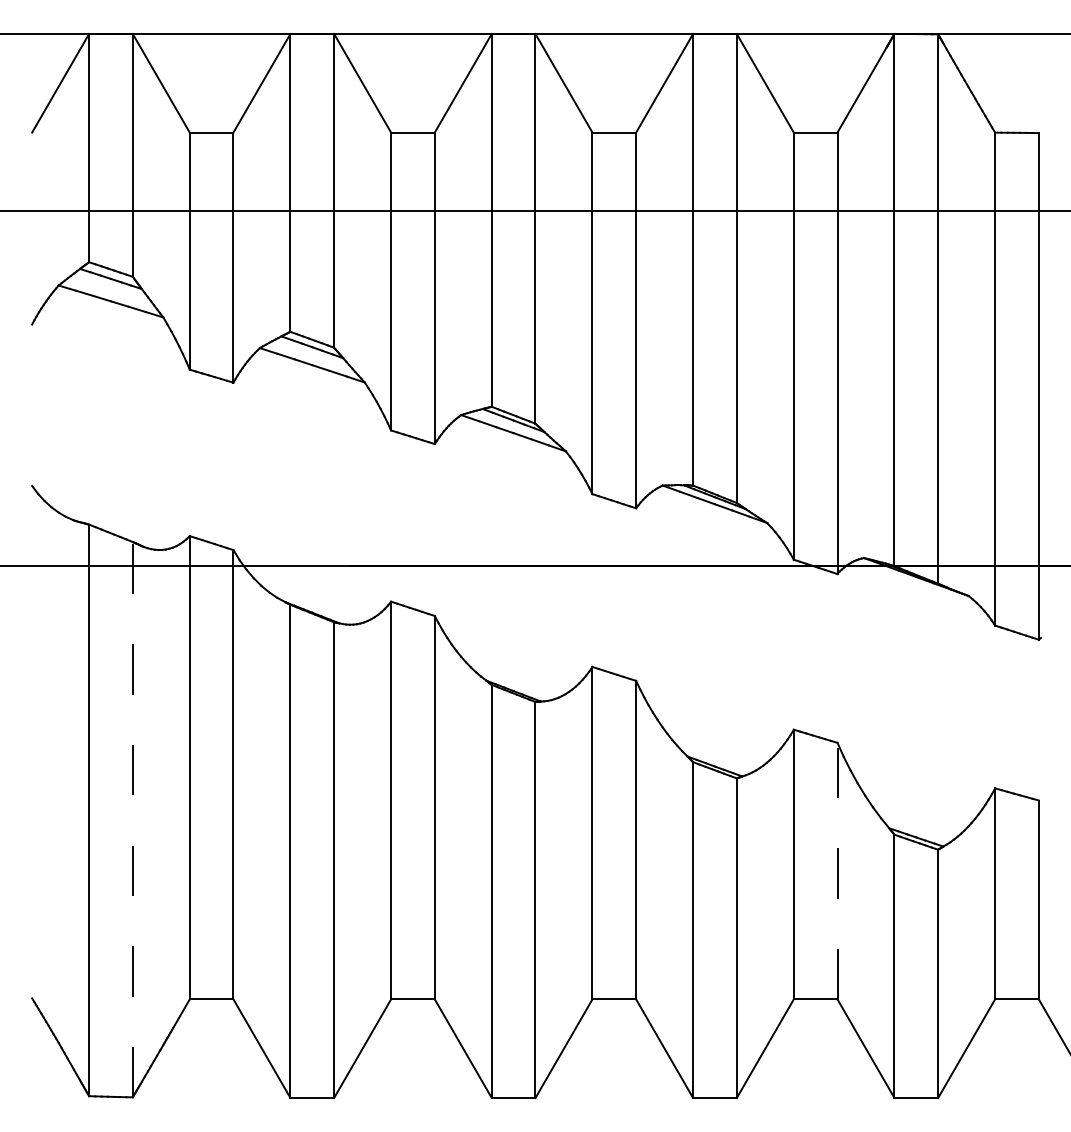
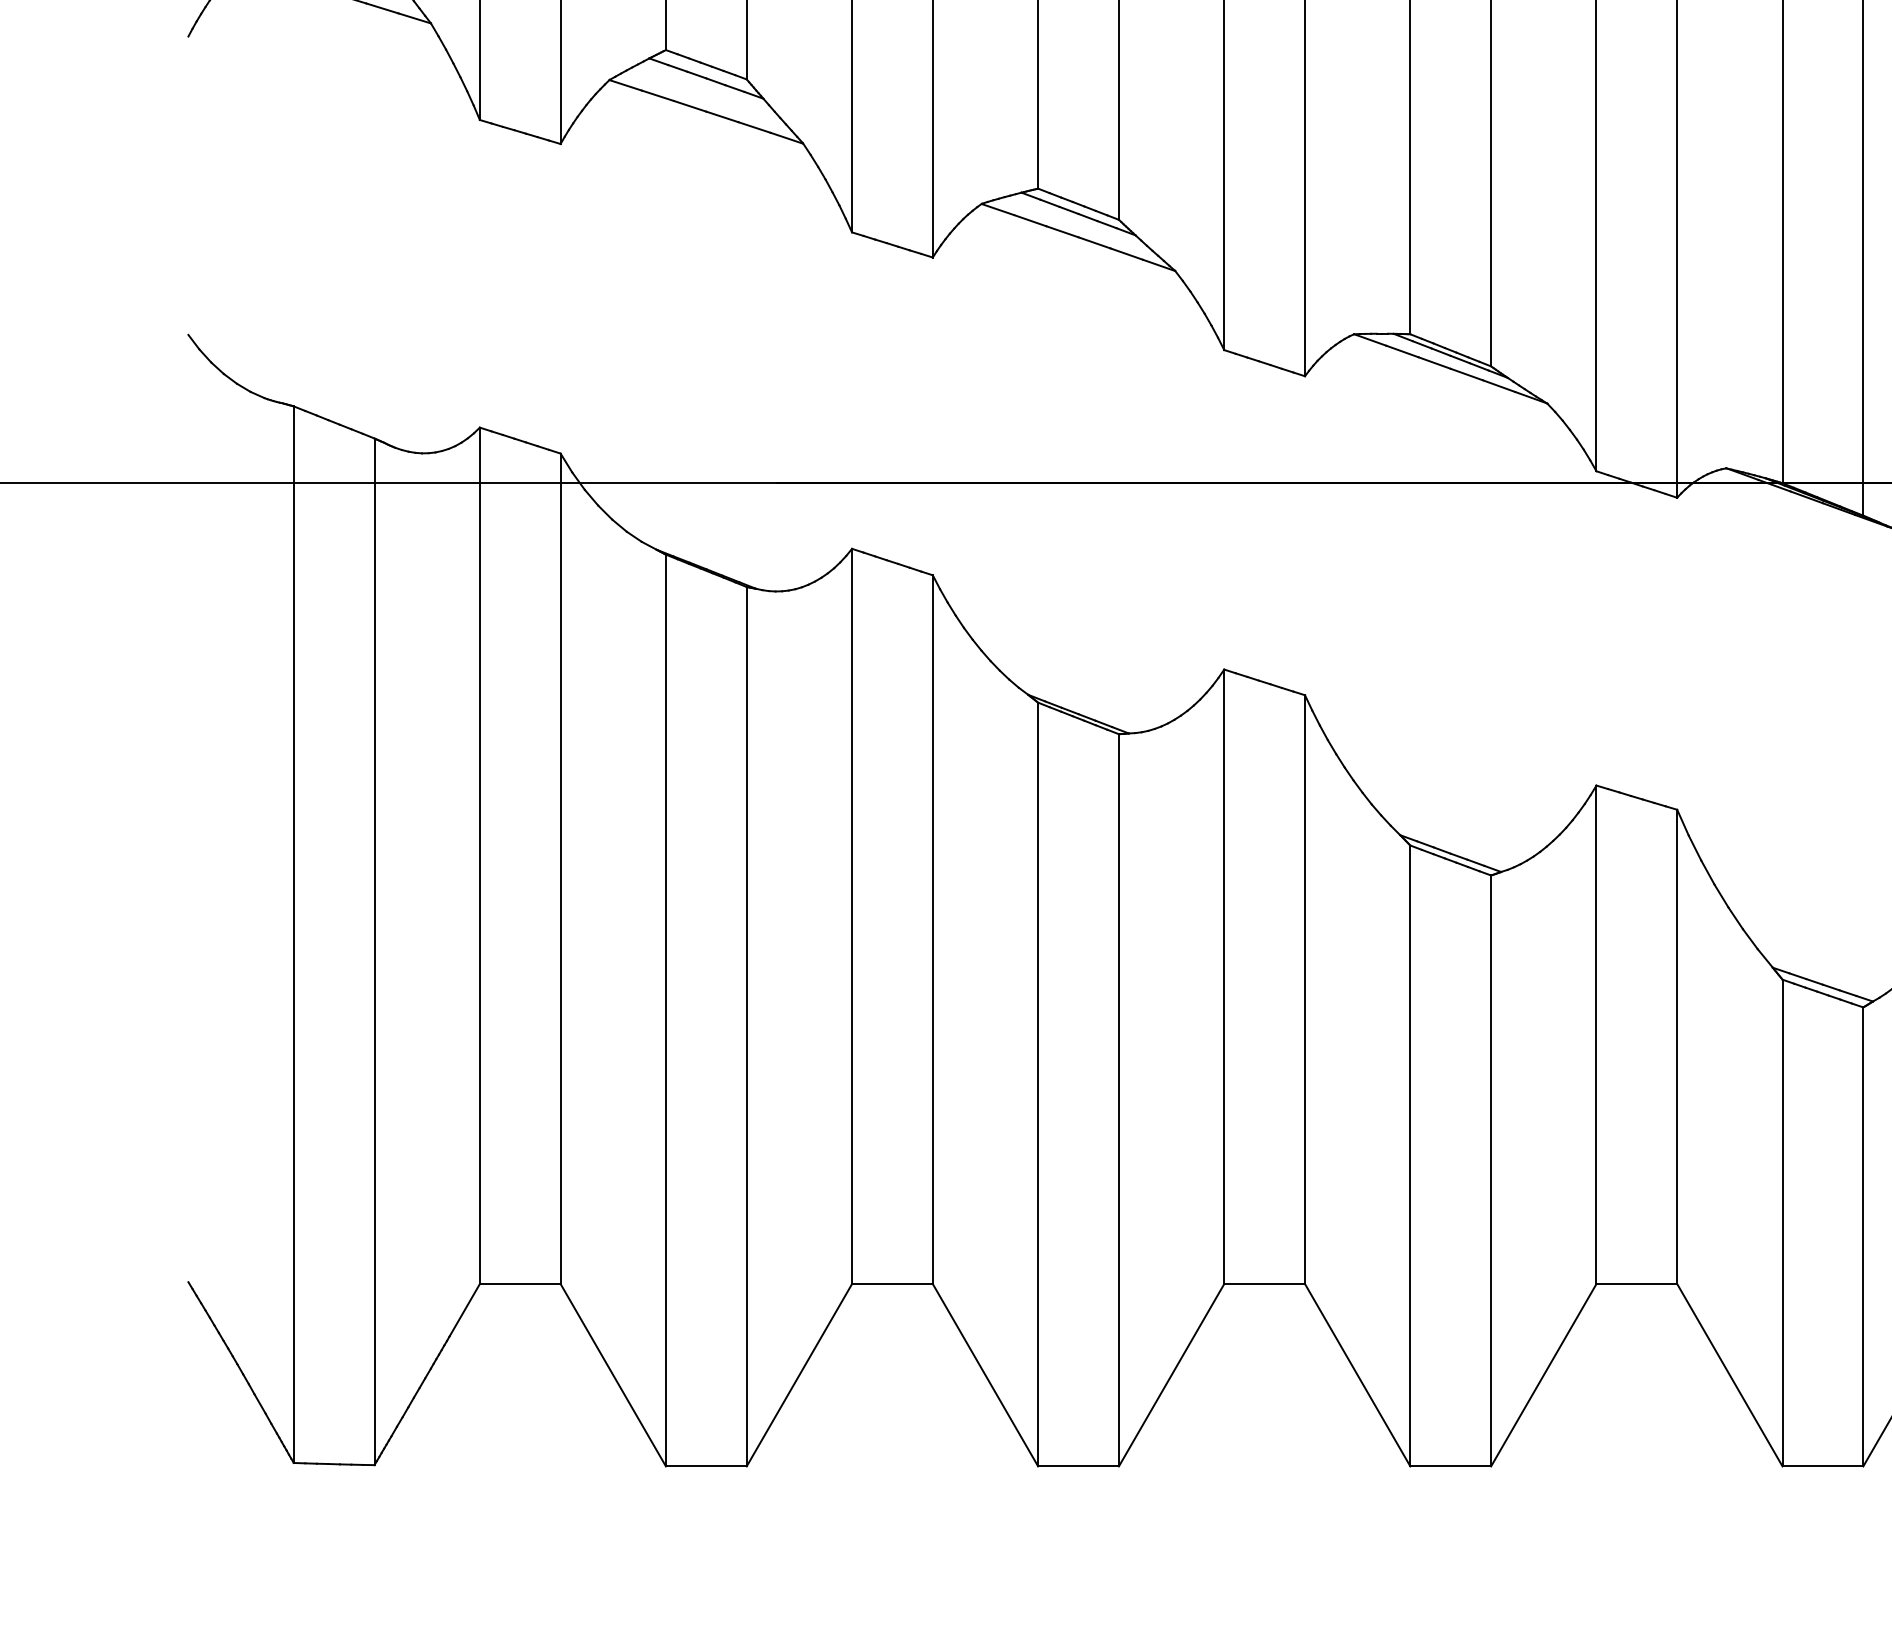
line: (132, 819) -> (373, 951), dashed -> solid
line: (837, 870) -> (1677, 1045), dashed -> solid

